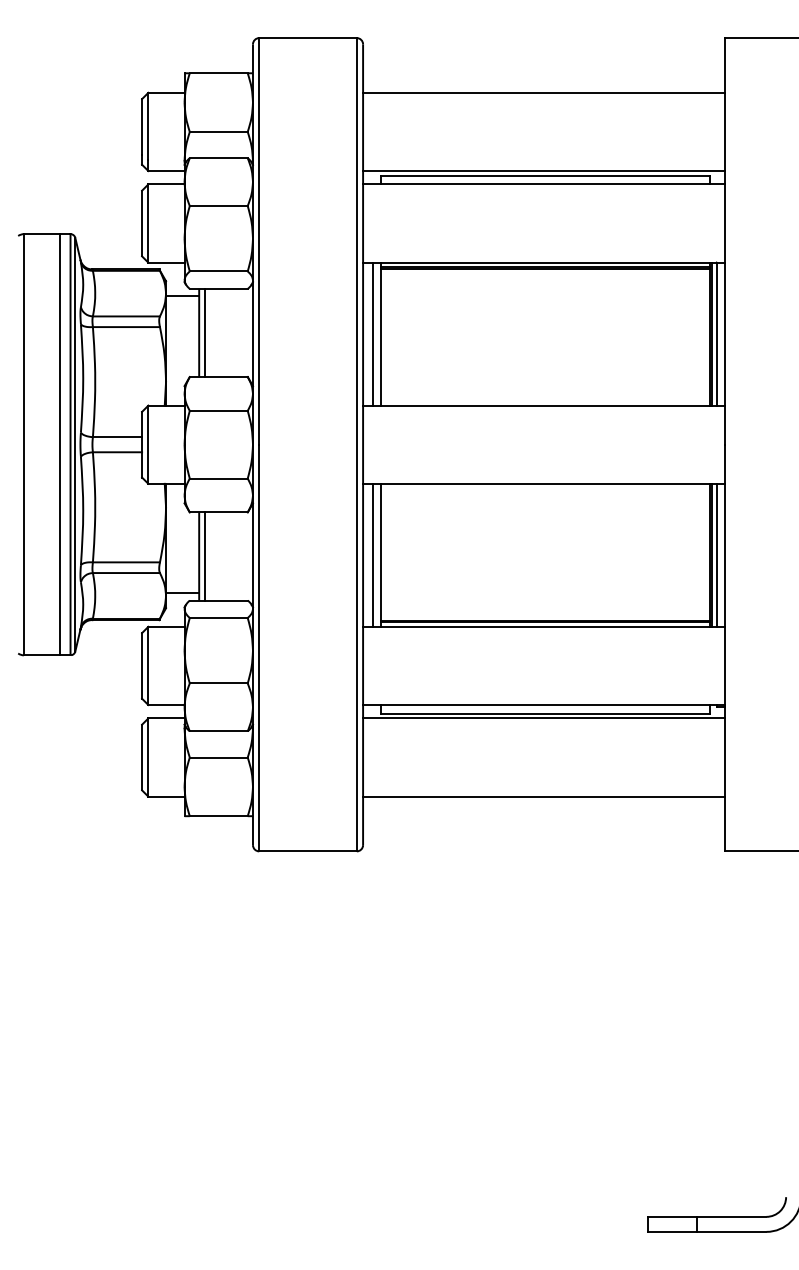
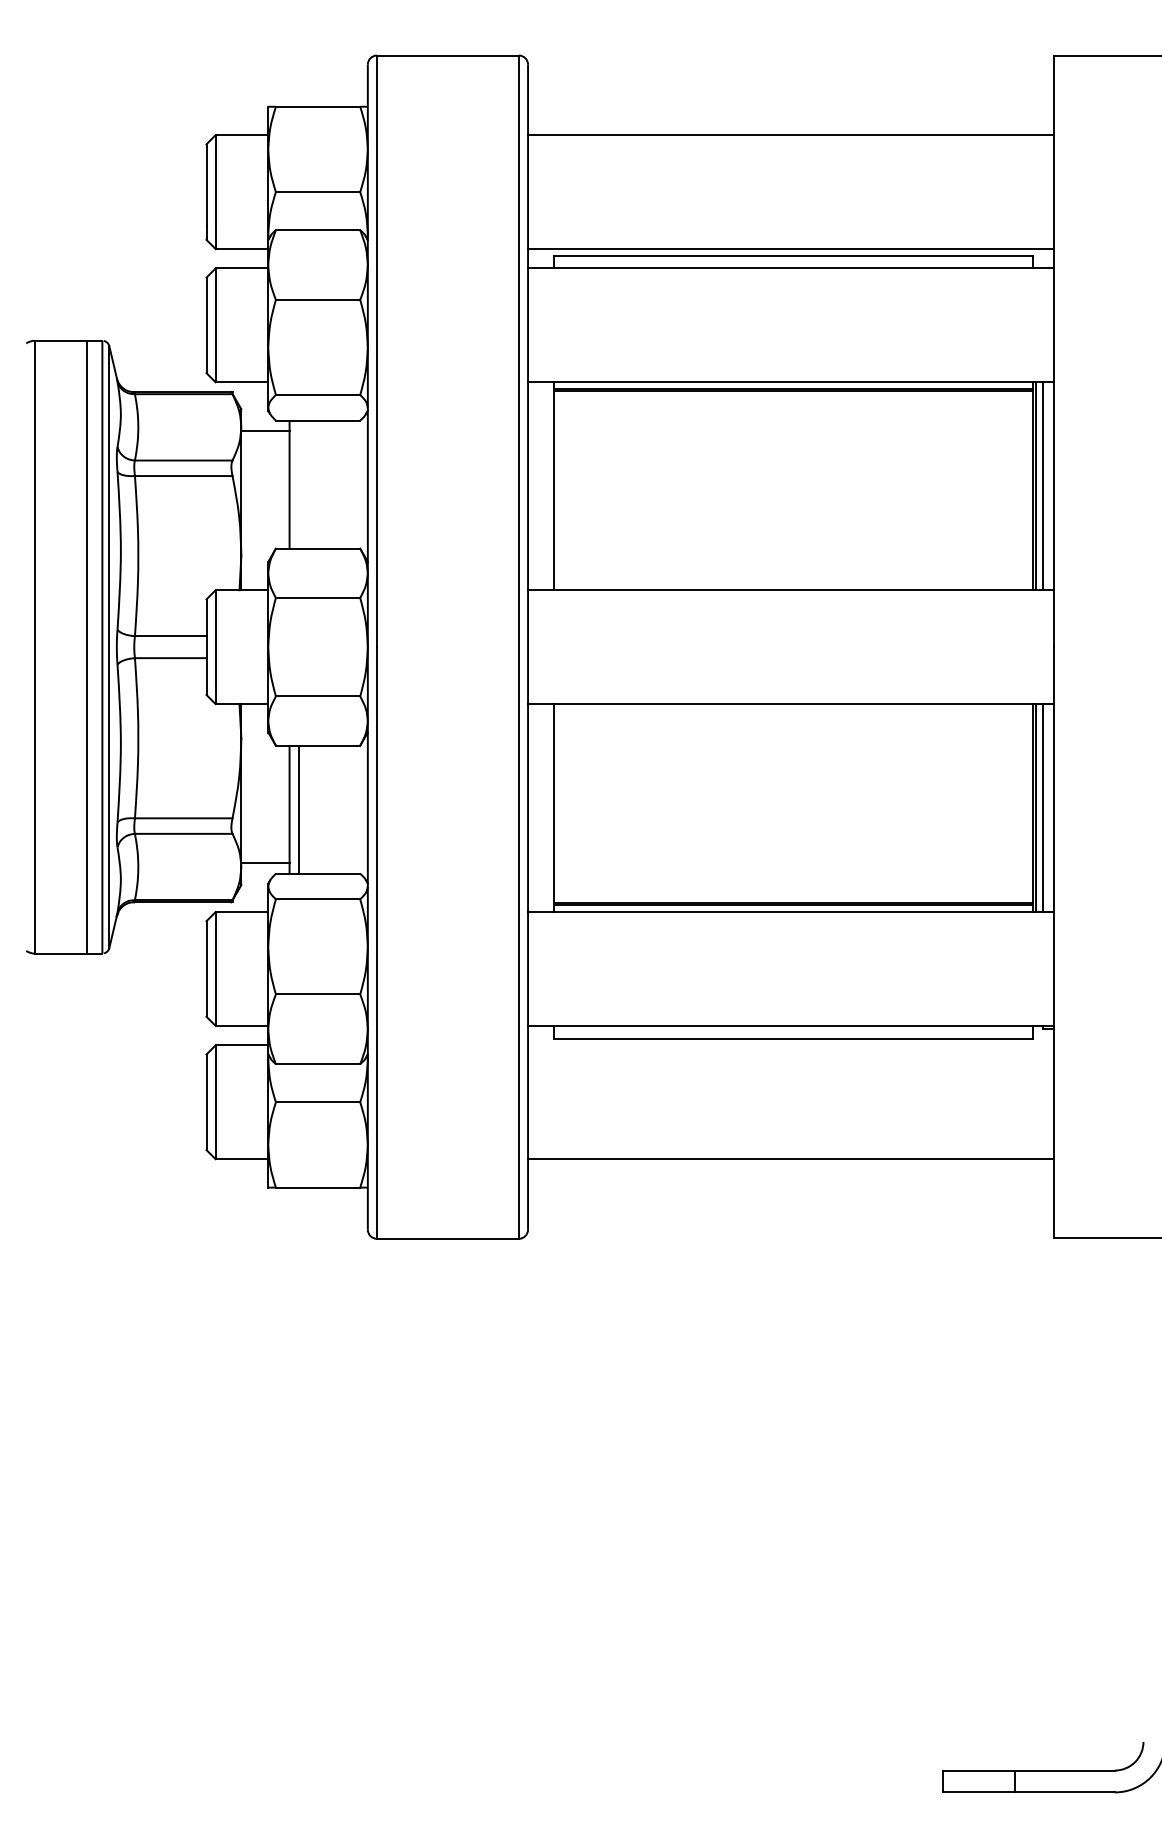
line: (205, 332) -> (298, 483), removed
line: (372, 333) -> (541, 485), removed
line: (372, 554) -> (541, 806), removed
line: (543, 718) -> (790, 1045), removed

